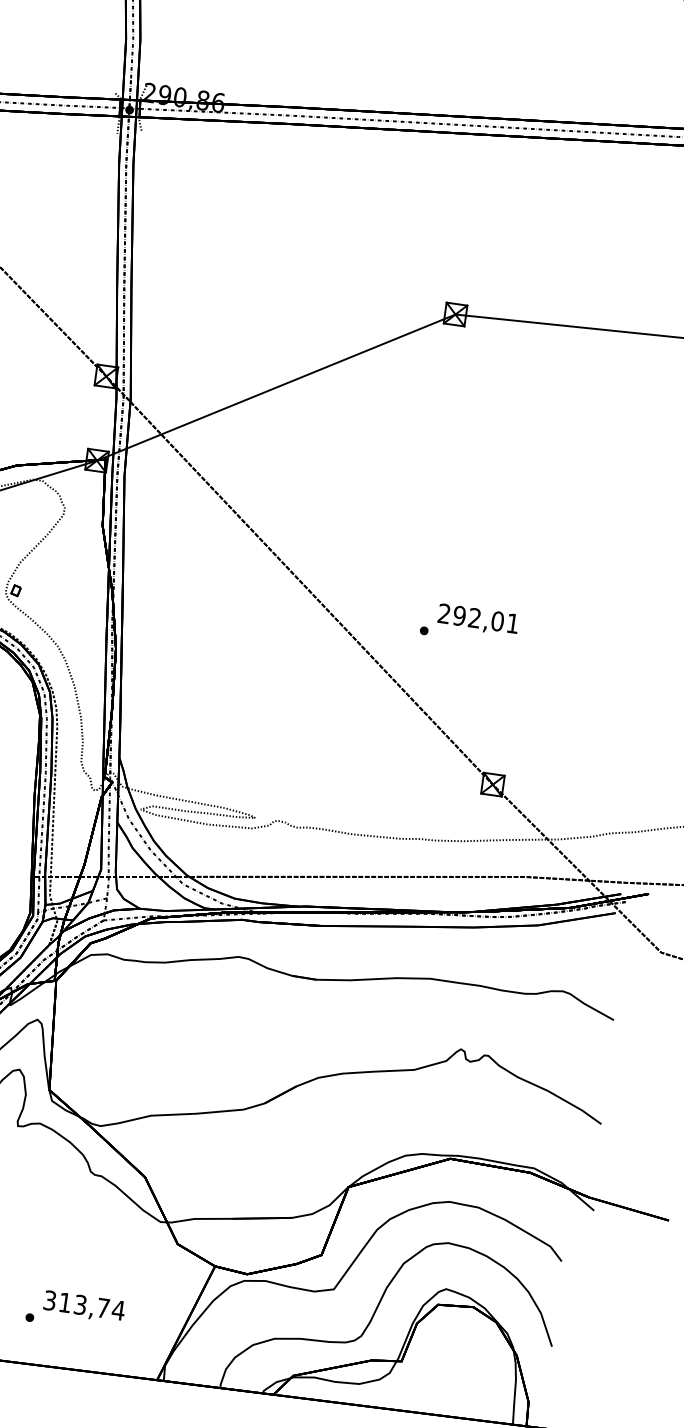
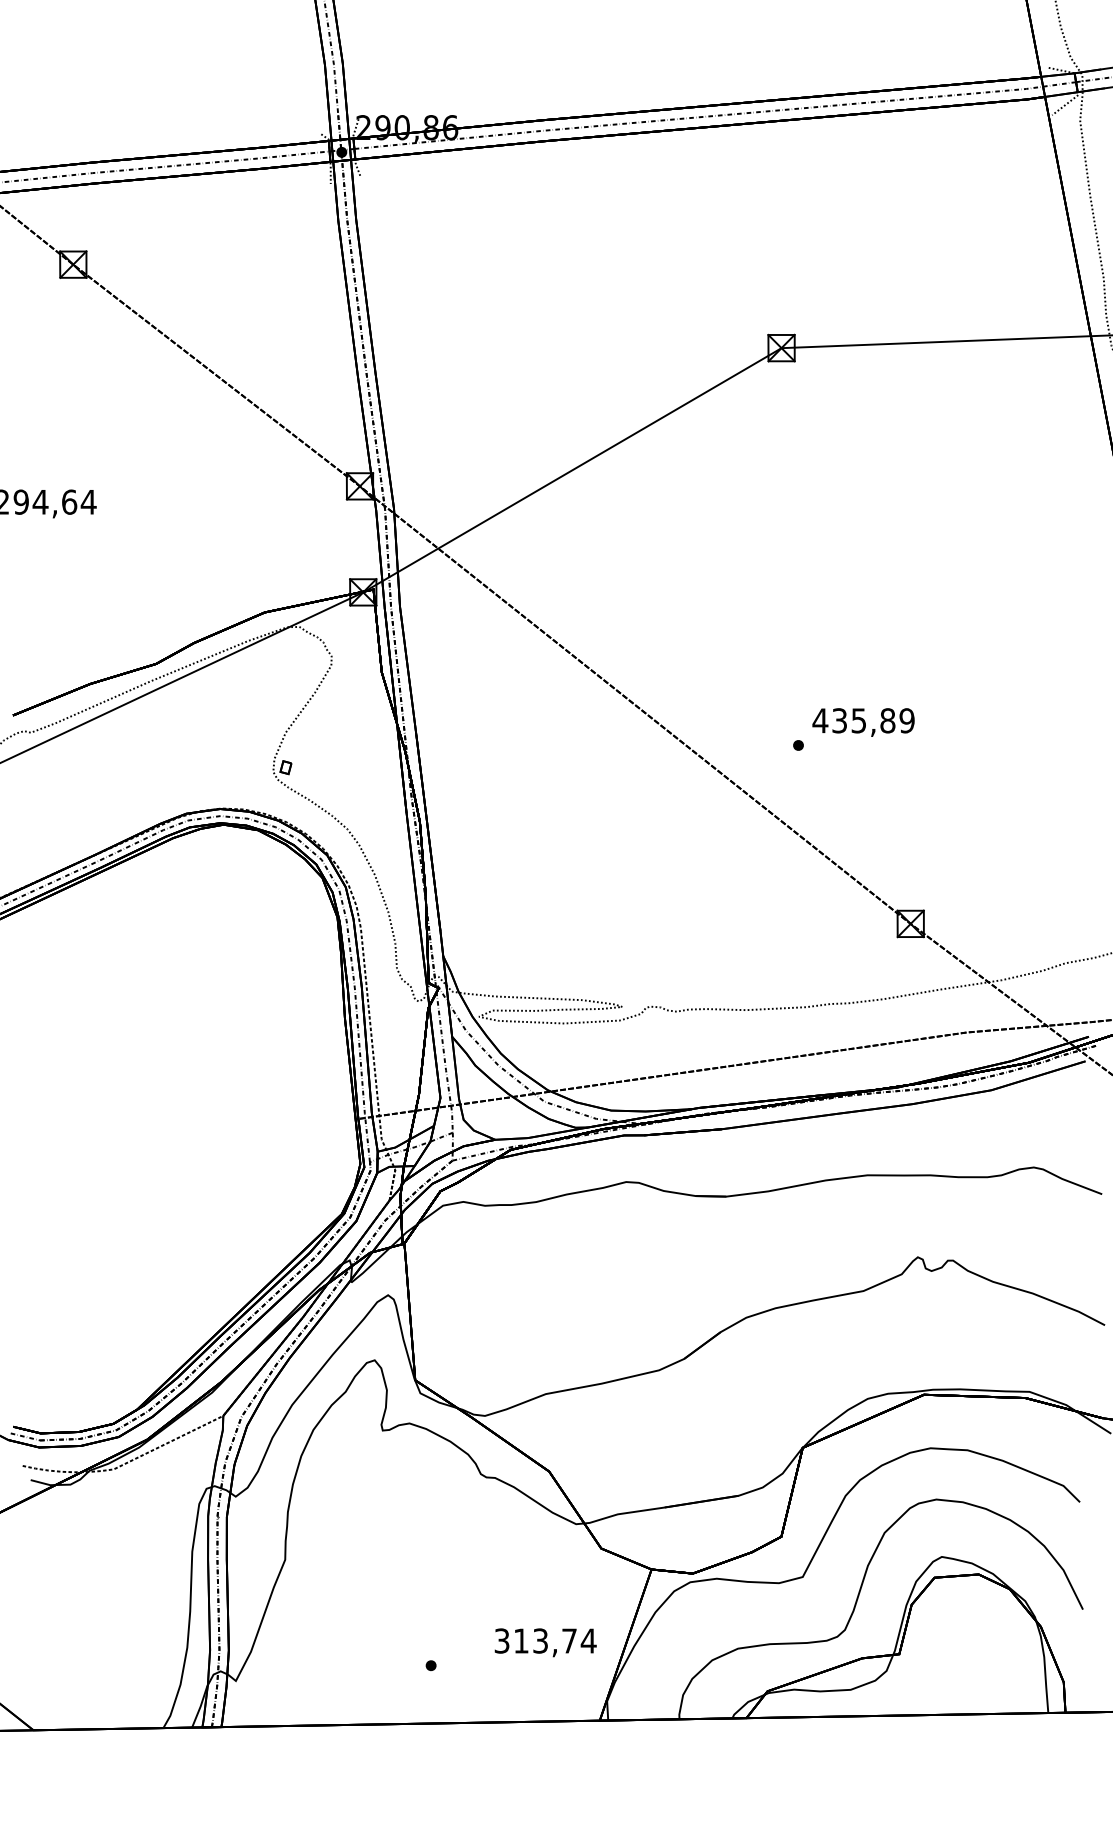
text: (478, 618) -> (863, 720), 292,01 -> 435,89
text: (84, 1306) -> (545, 1642), moved

